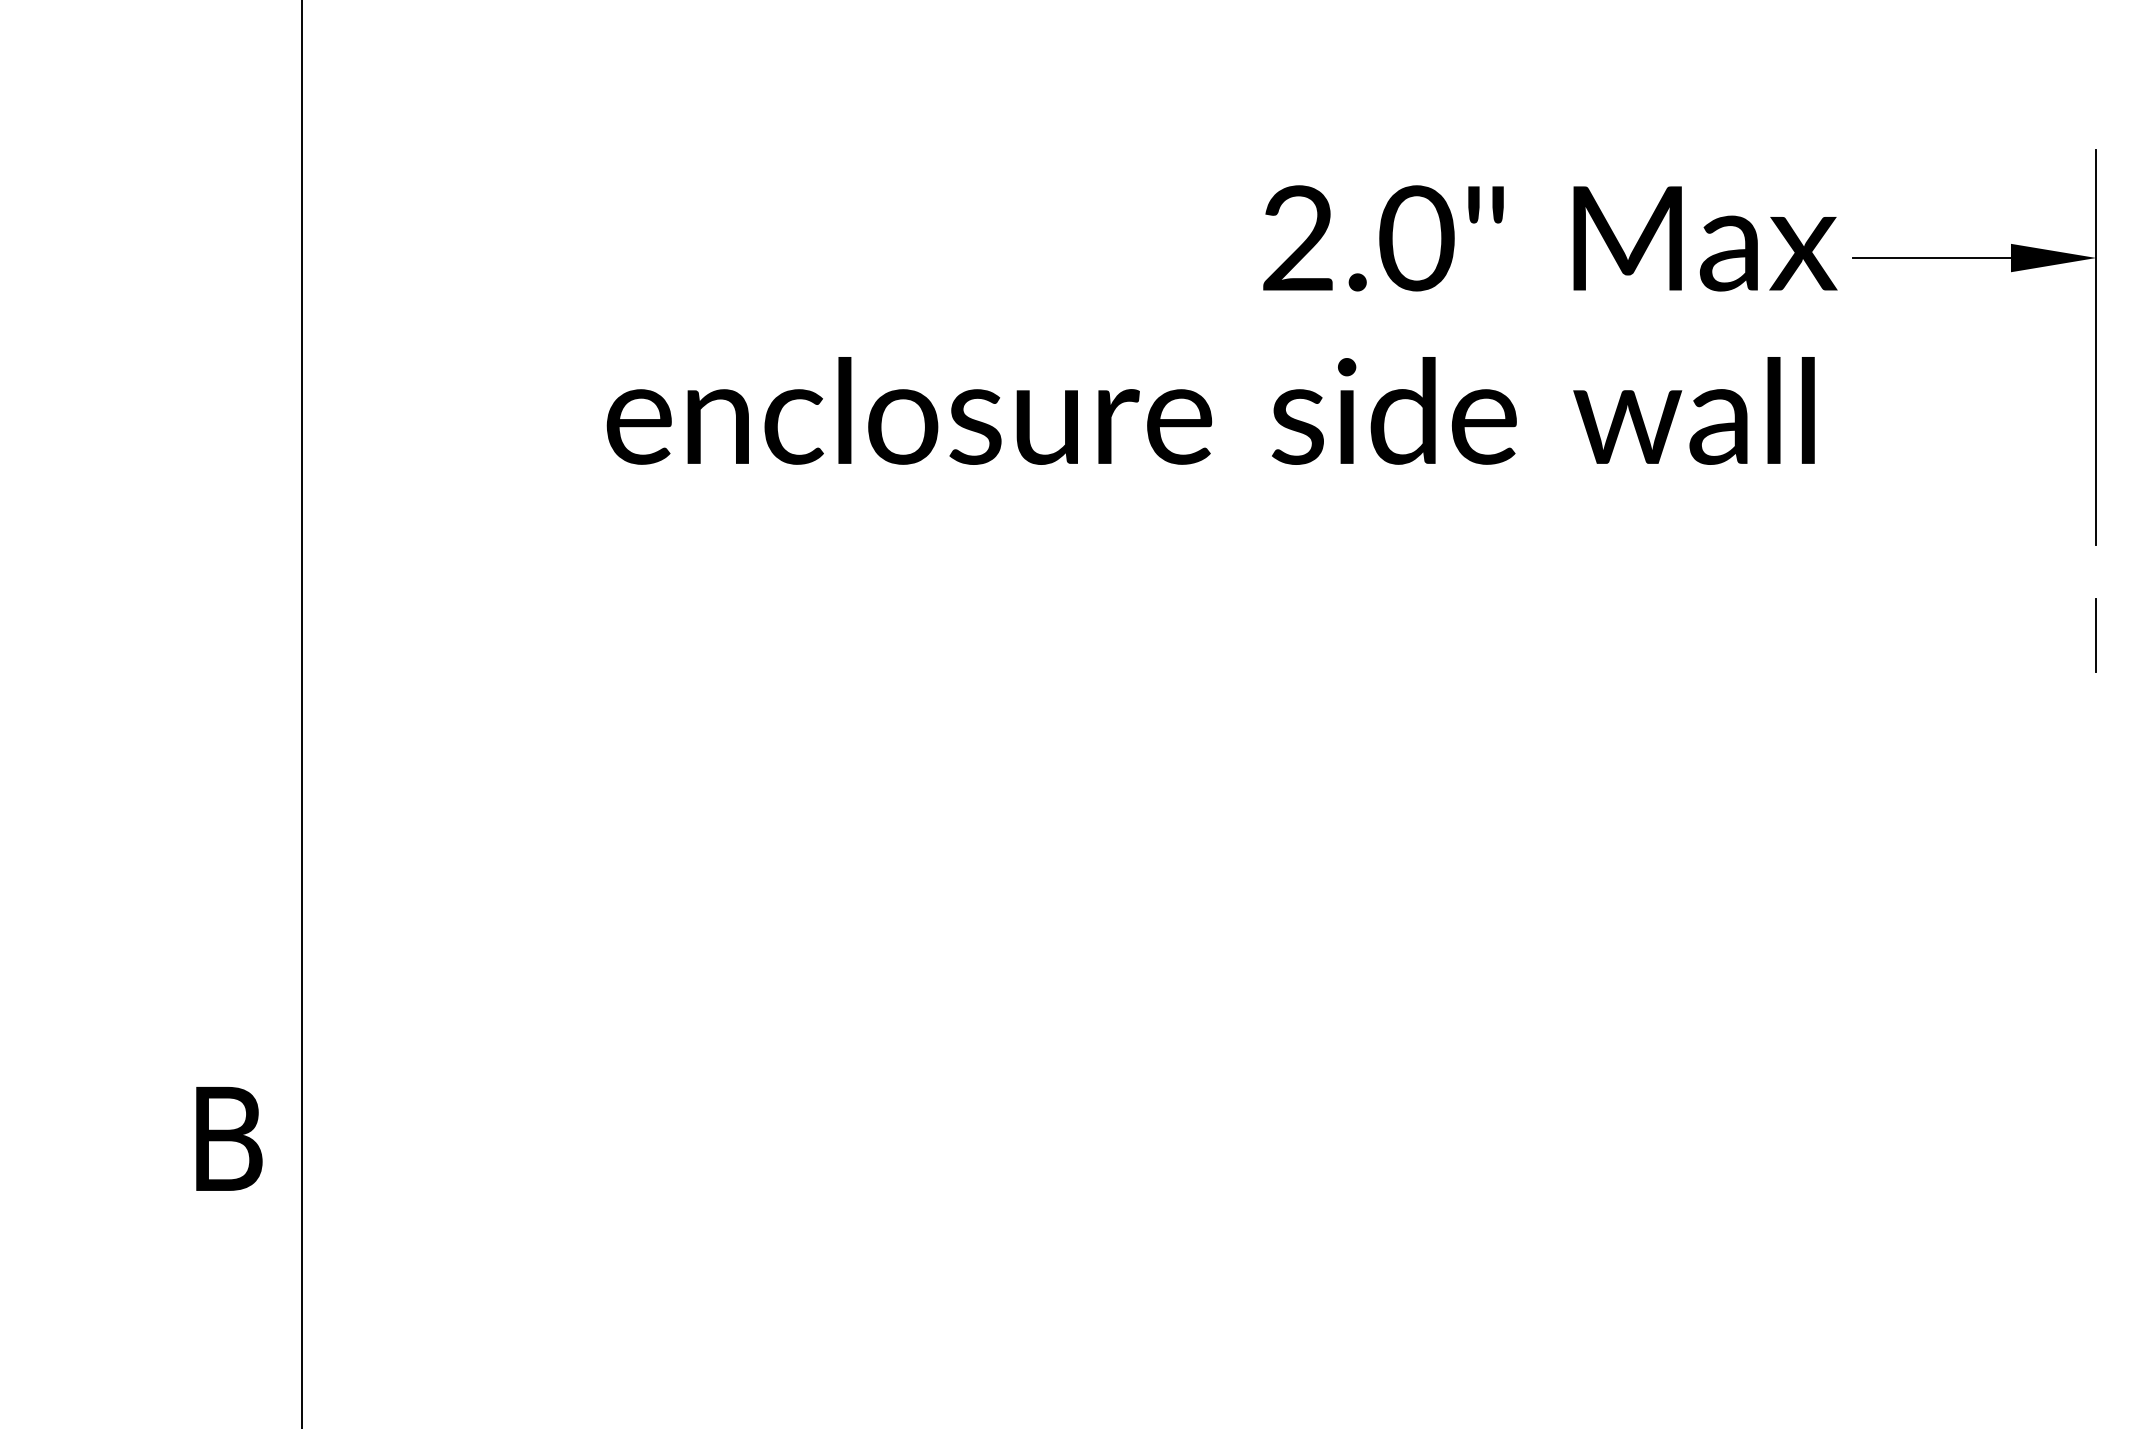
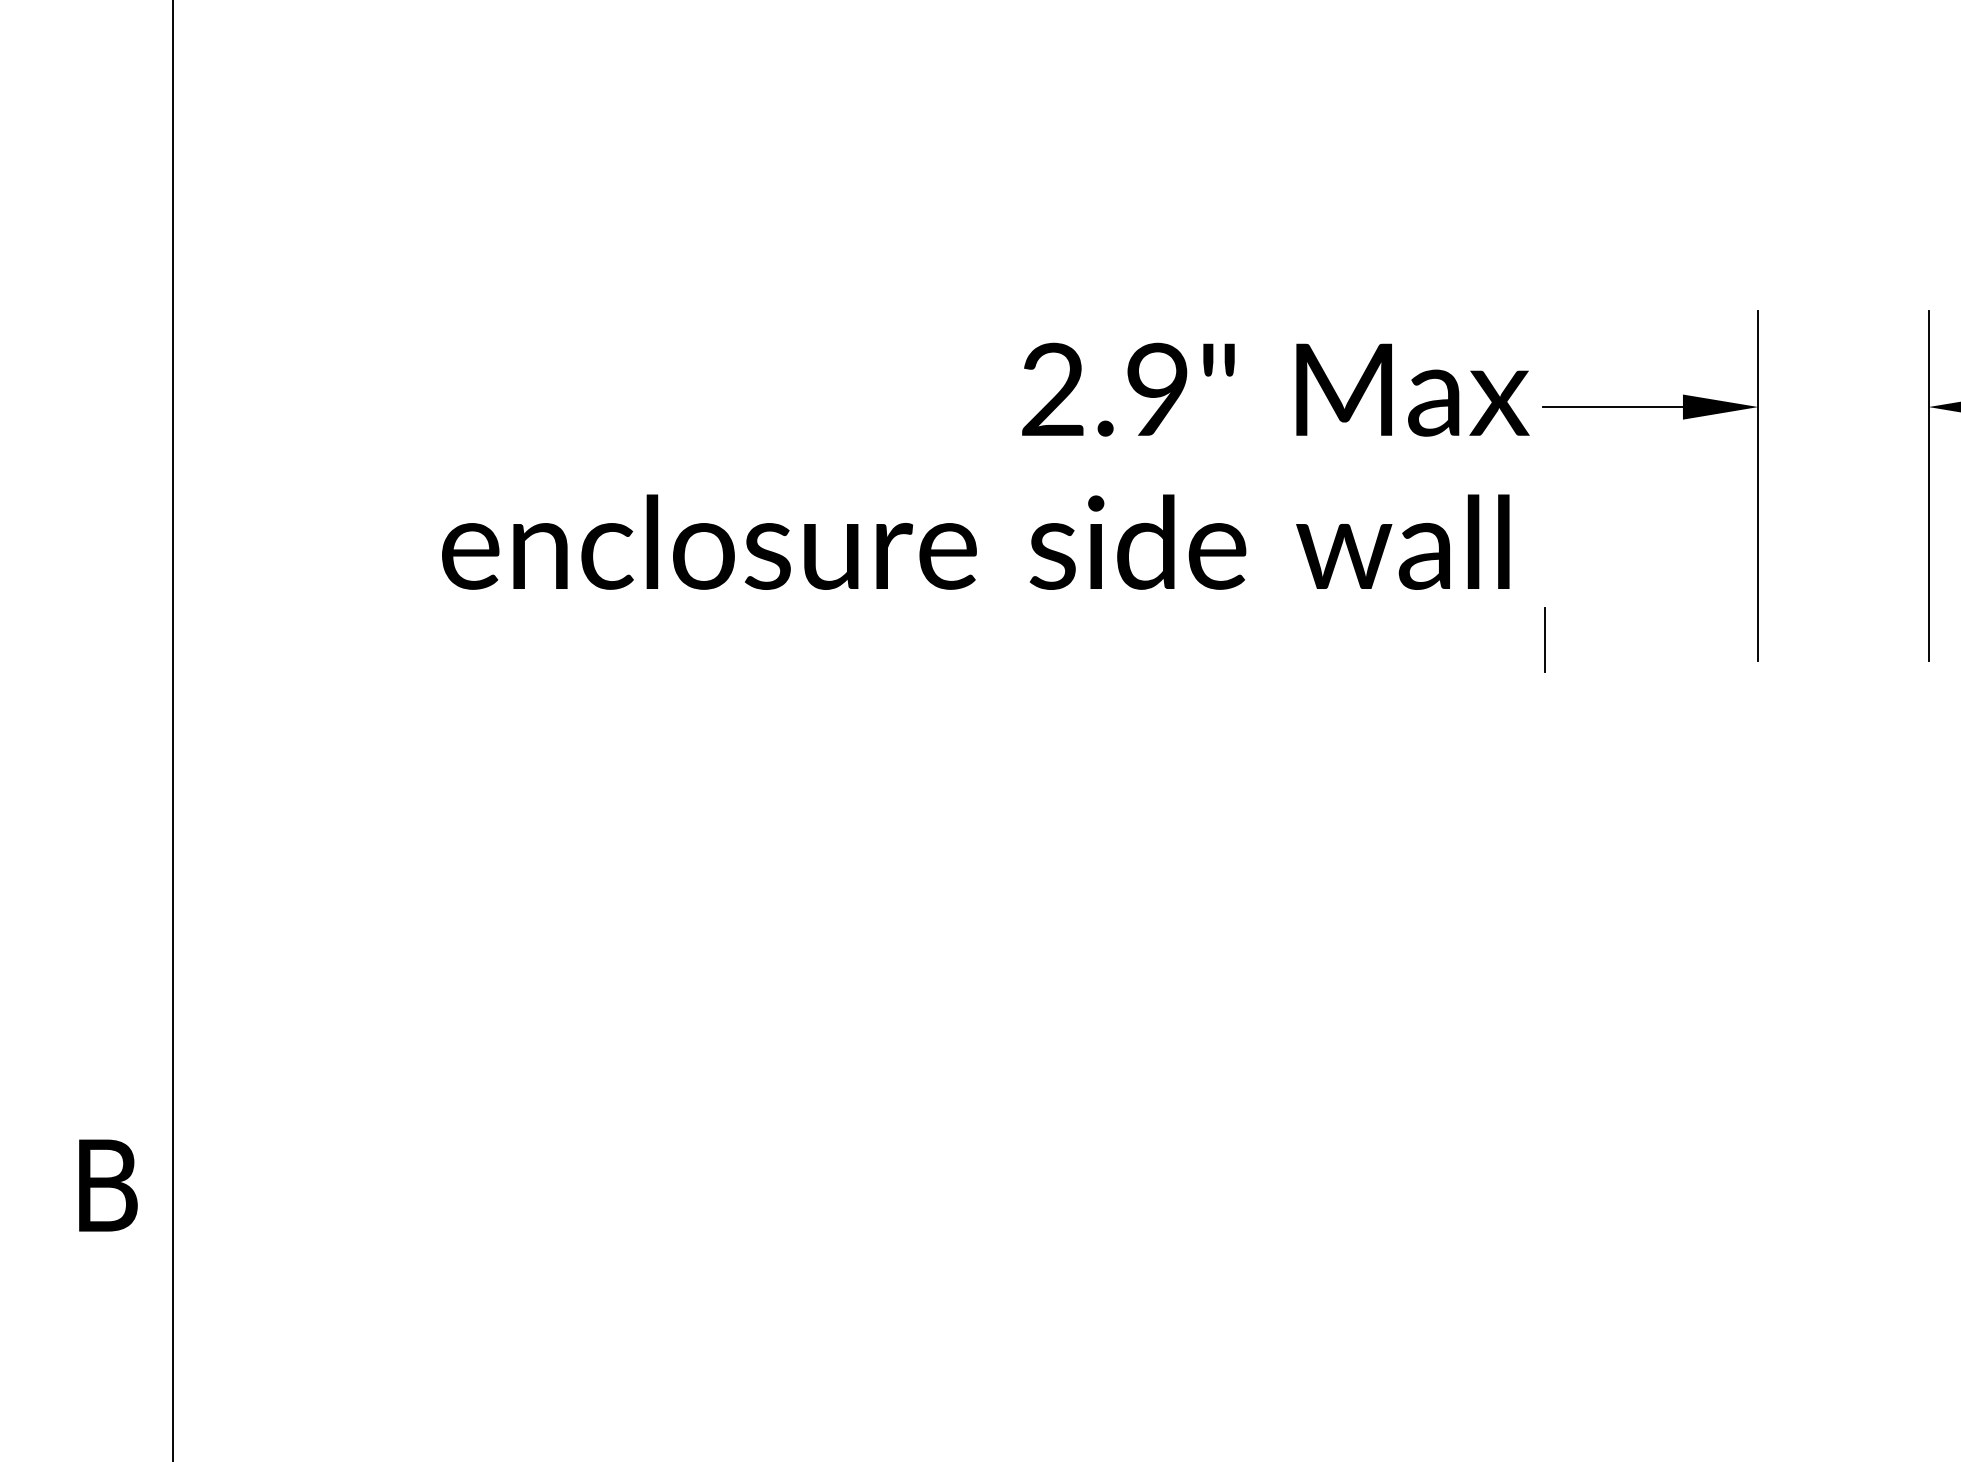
text: (1416, 238) -> (1157, 389), 2.0" -> 2.9"
line: (2095, 635) -> (1544, 639), moved

